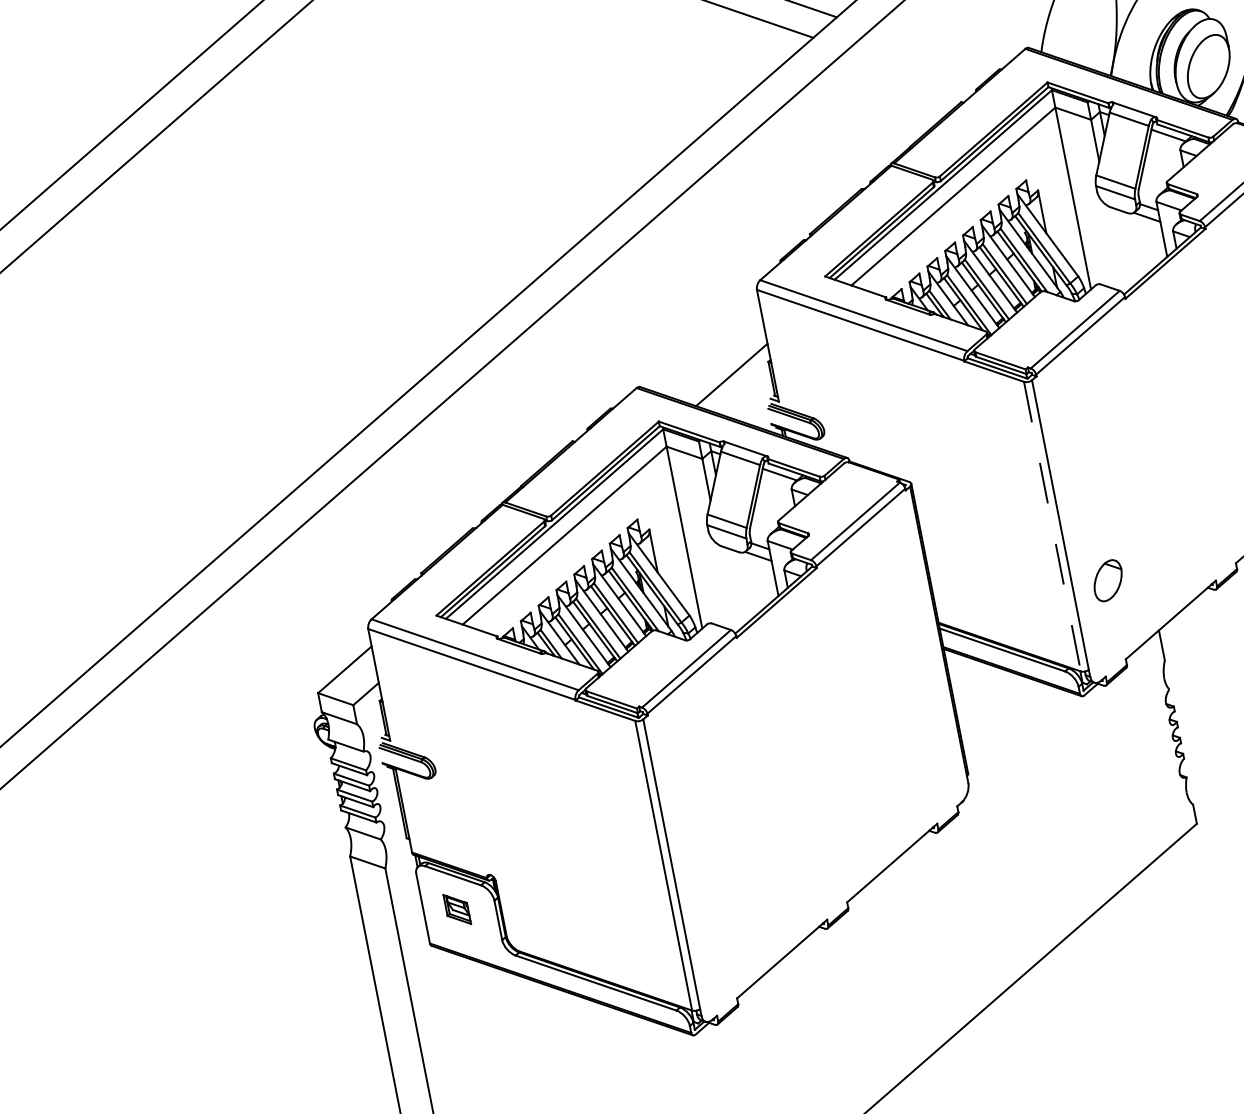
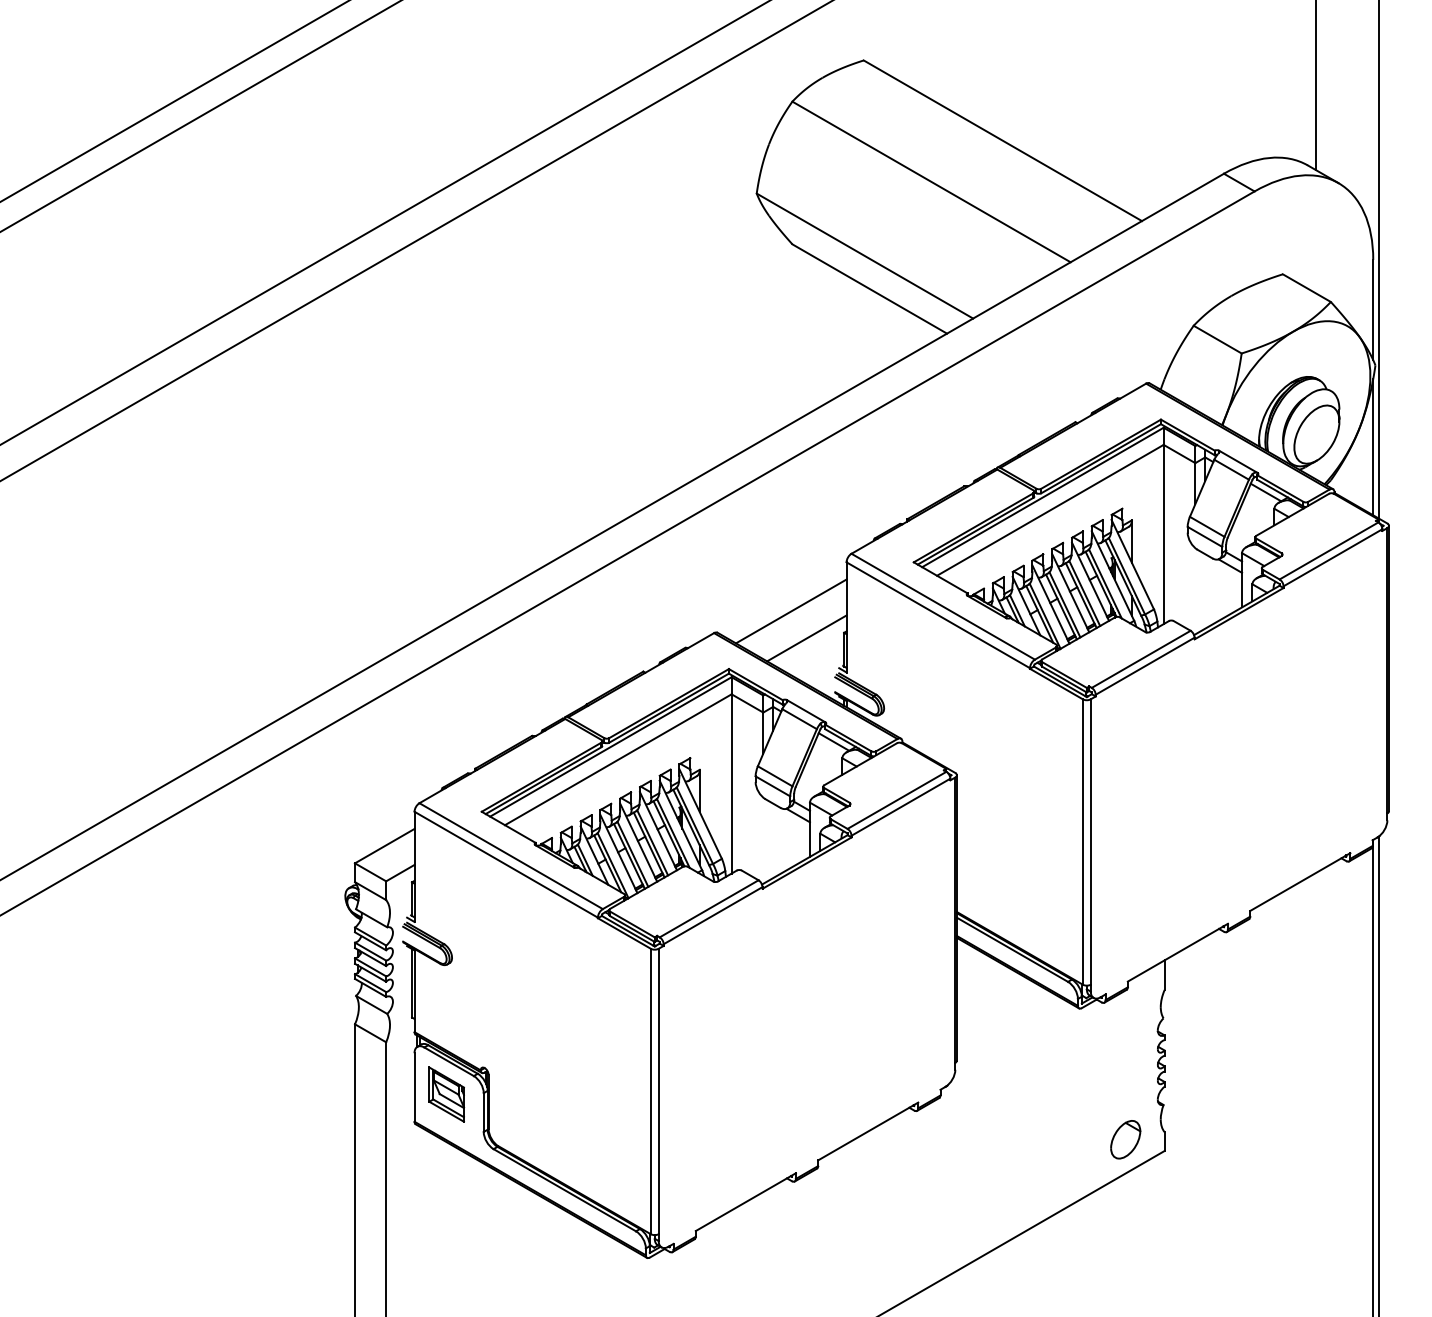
line: (709, 350) -> (790, 611), added
line: (1052, 527) -> (1082, 842), dashed -> solid
part: (1107, 580) -> (1125, 1139), moved
part: (456, 909) -> (446, 1094), size x1.67

